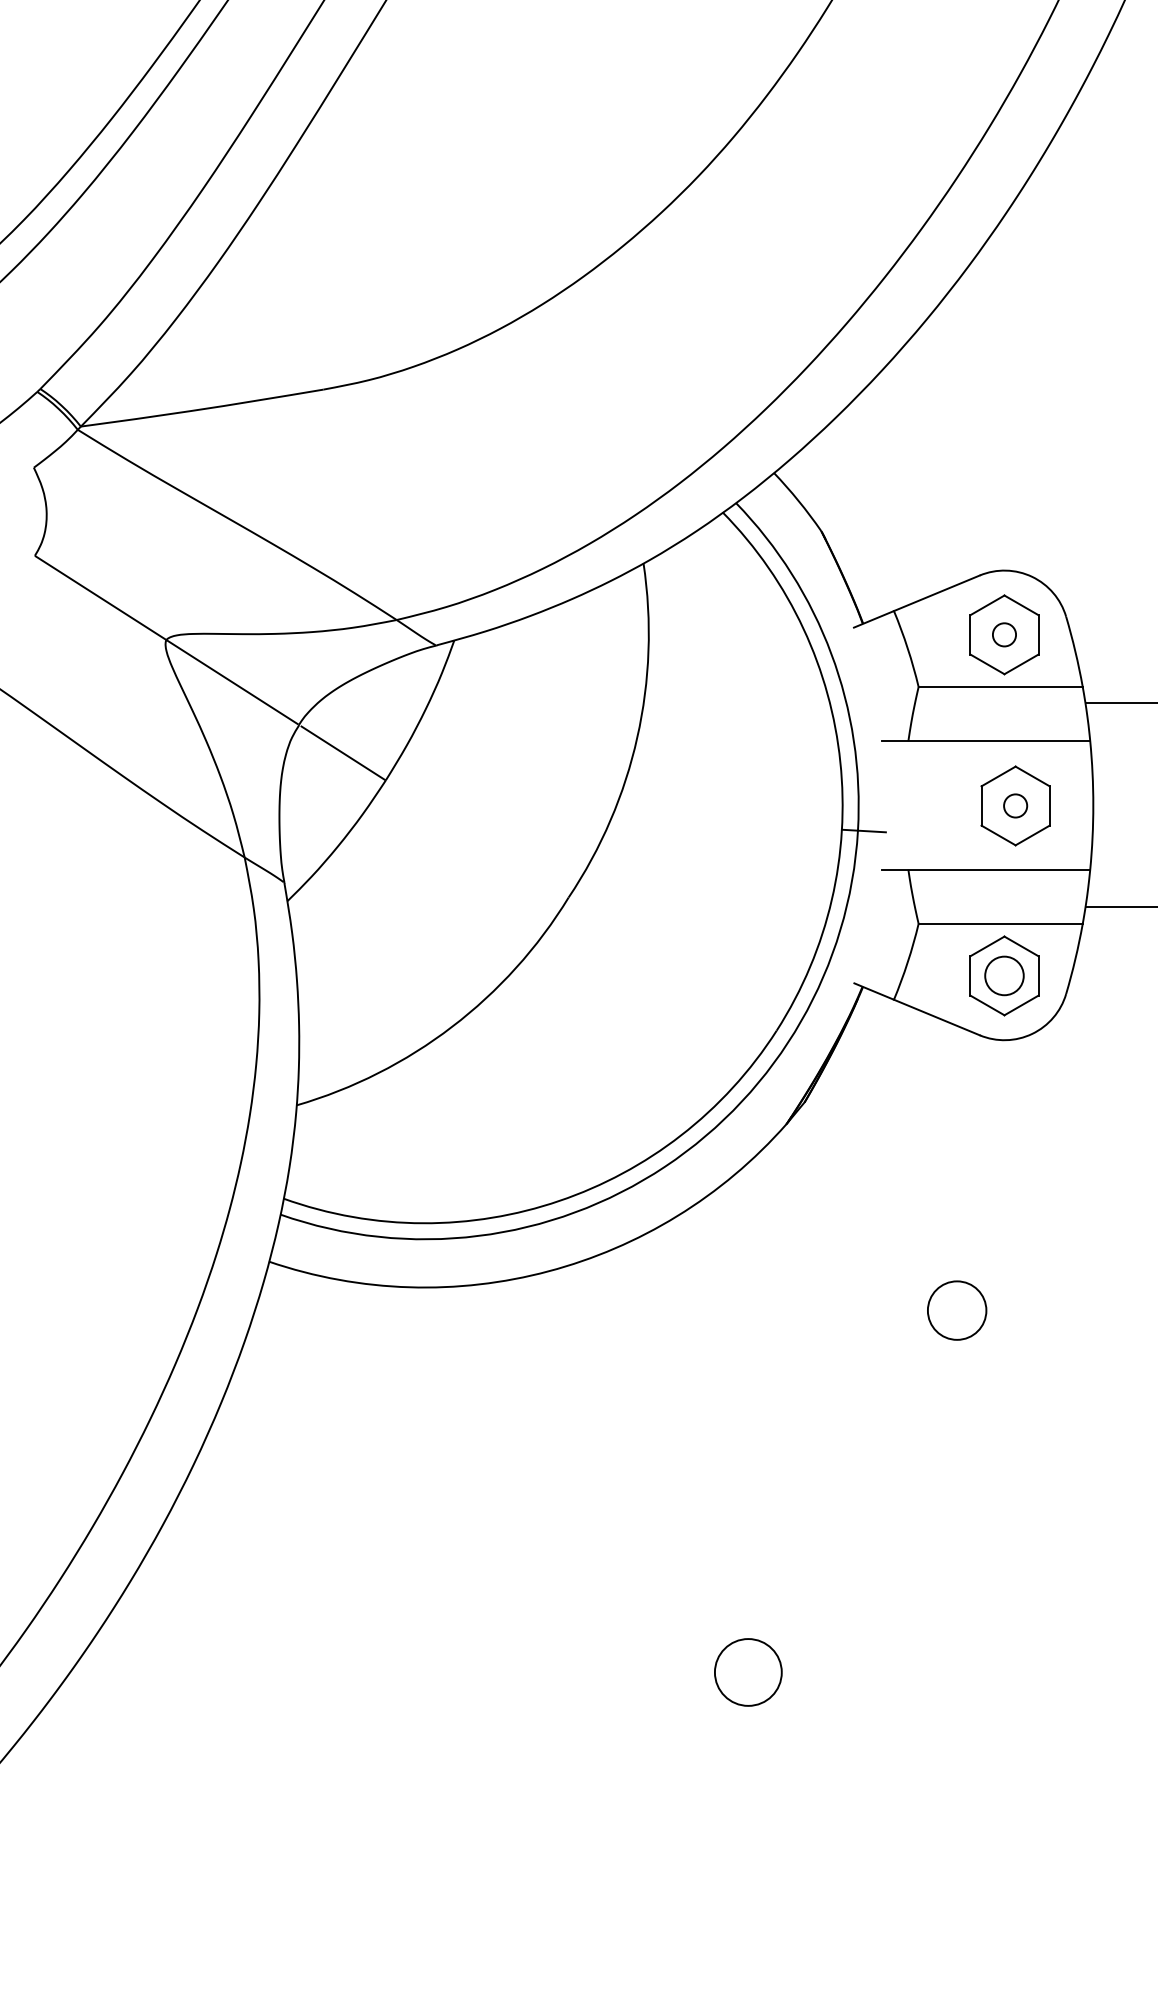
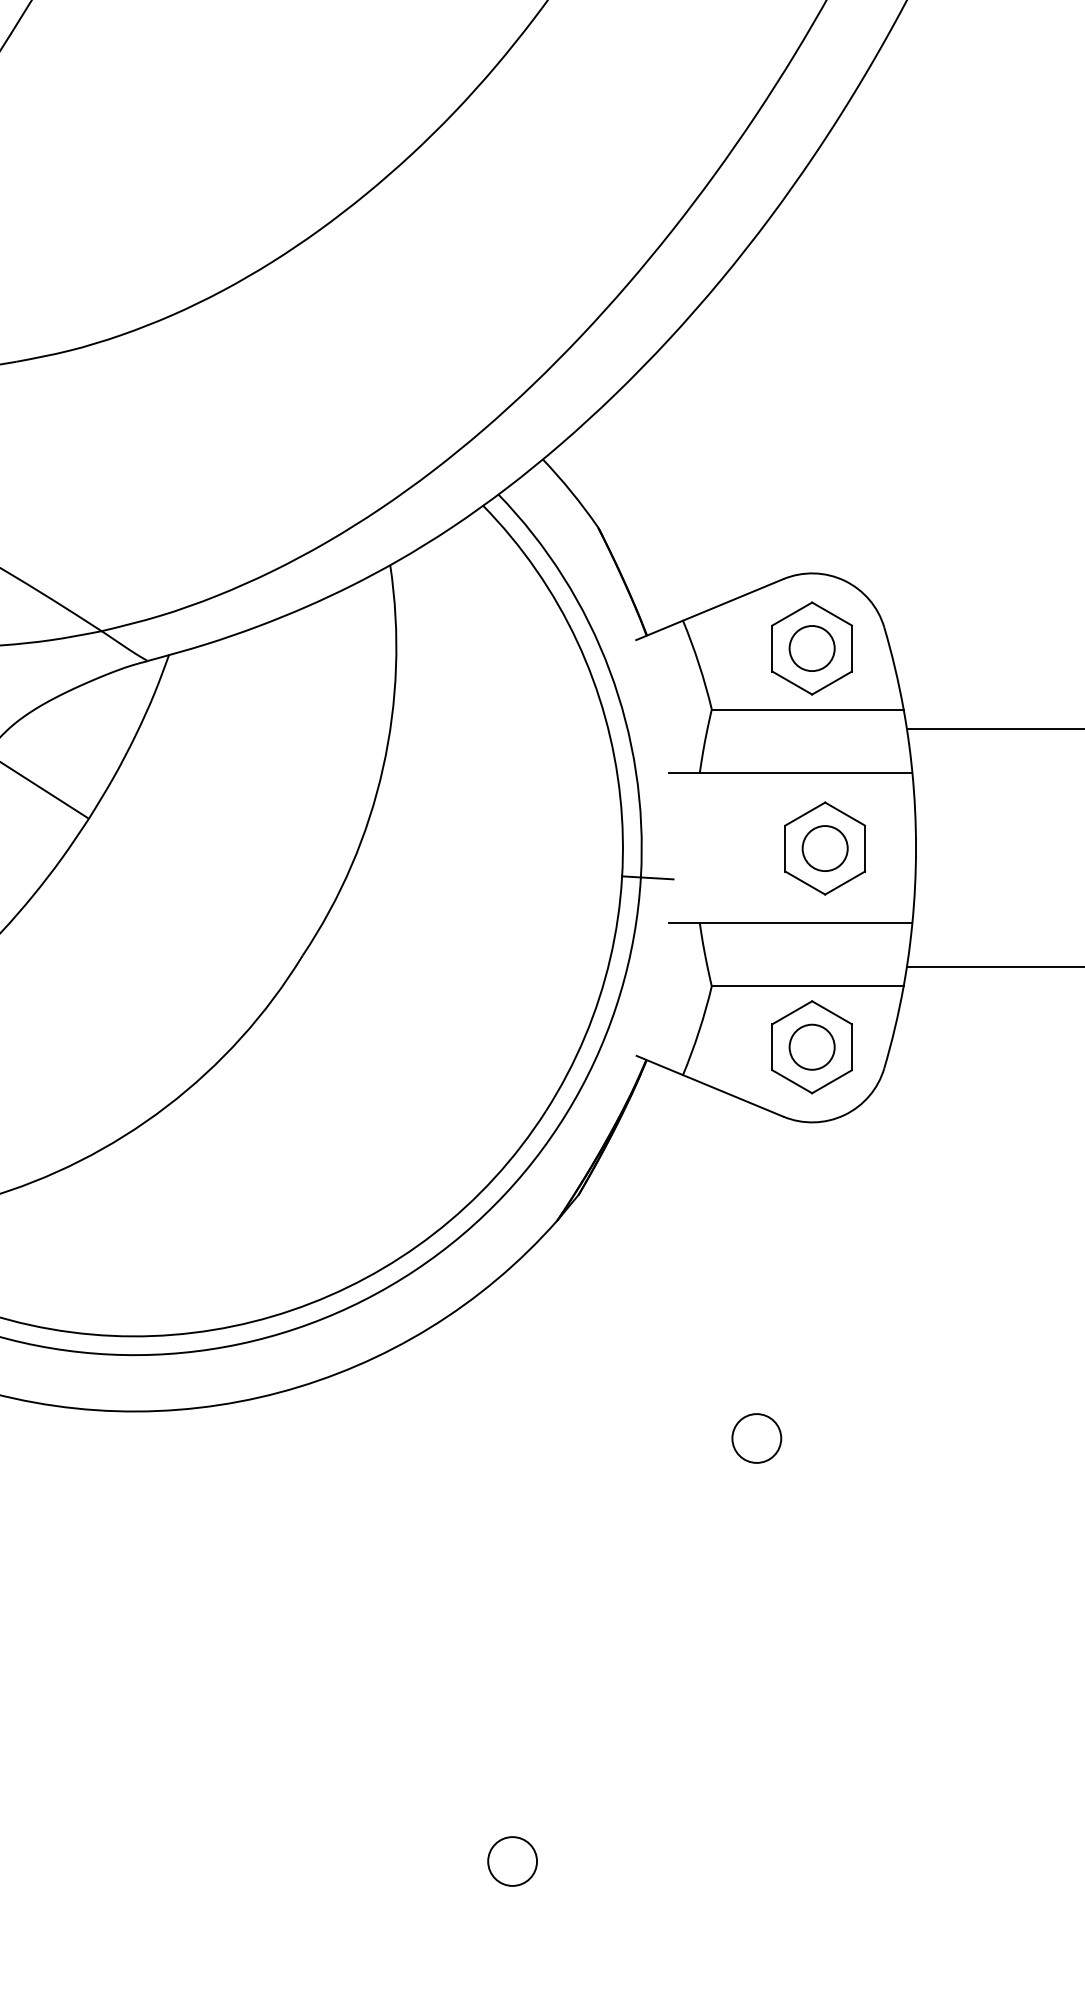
circle: (1004, 634) -> (812, 648), size x1.67
circle: (1015, 805) -> (825, 848), size x1.67
circle: (957, 1310) -> (757, 1438), size x0.71
circle: (747, 1672) -> (511, 1861), size x0.62

